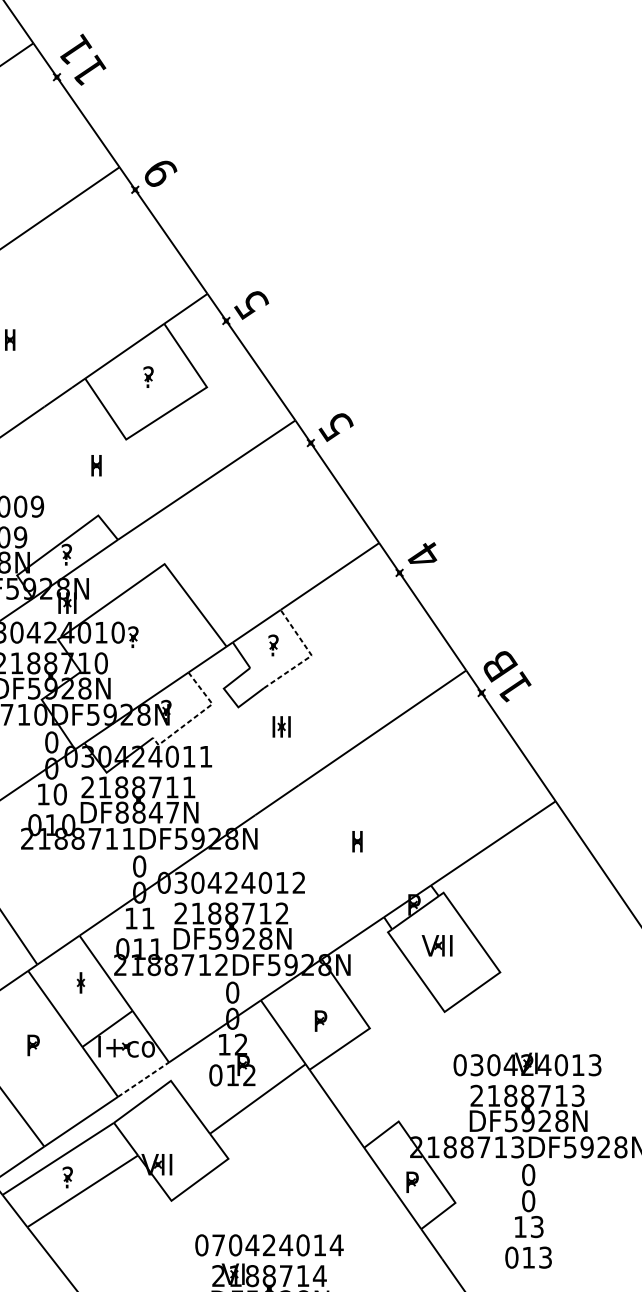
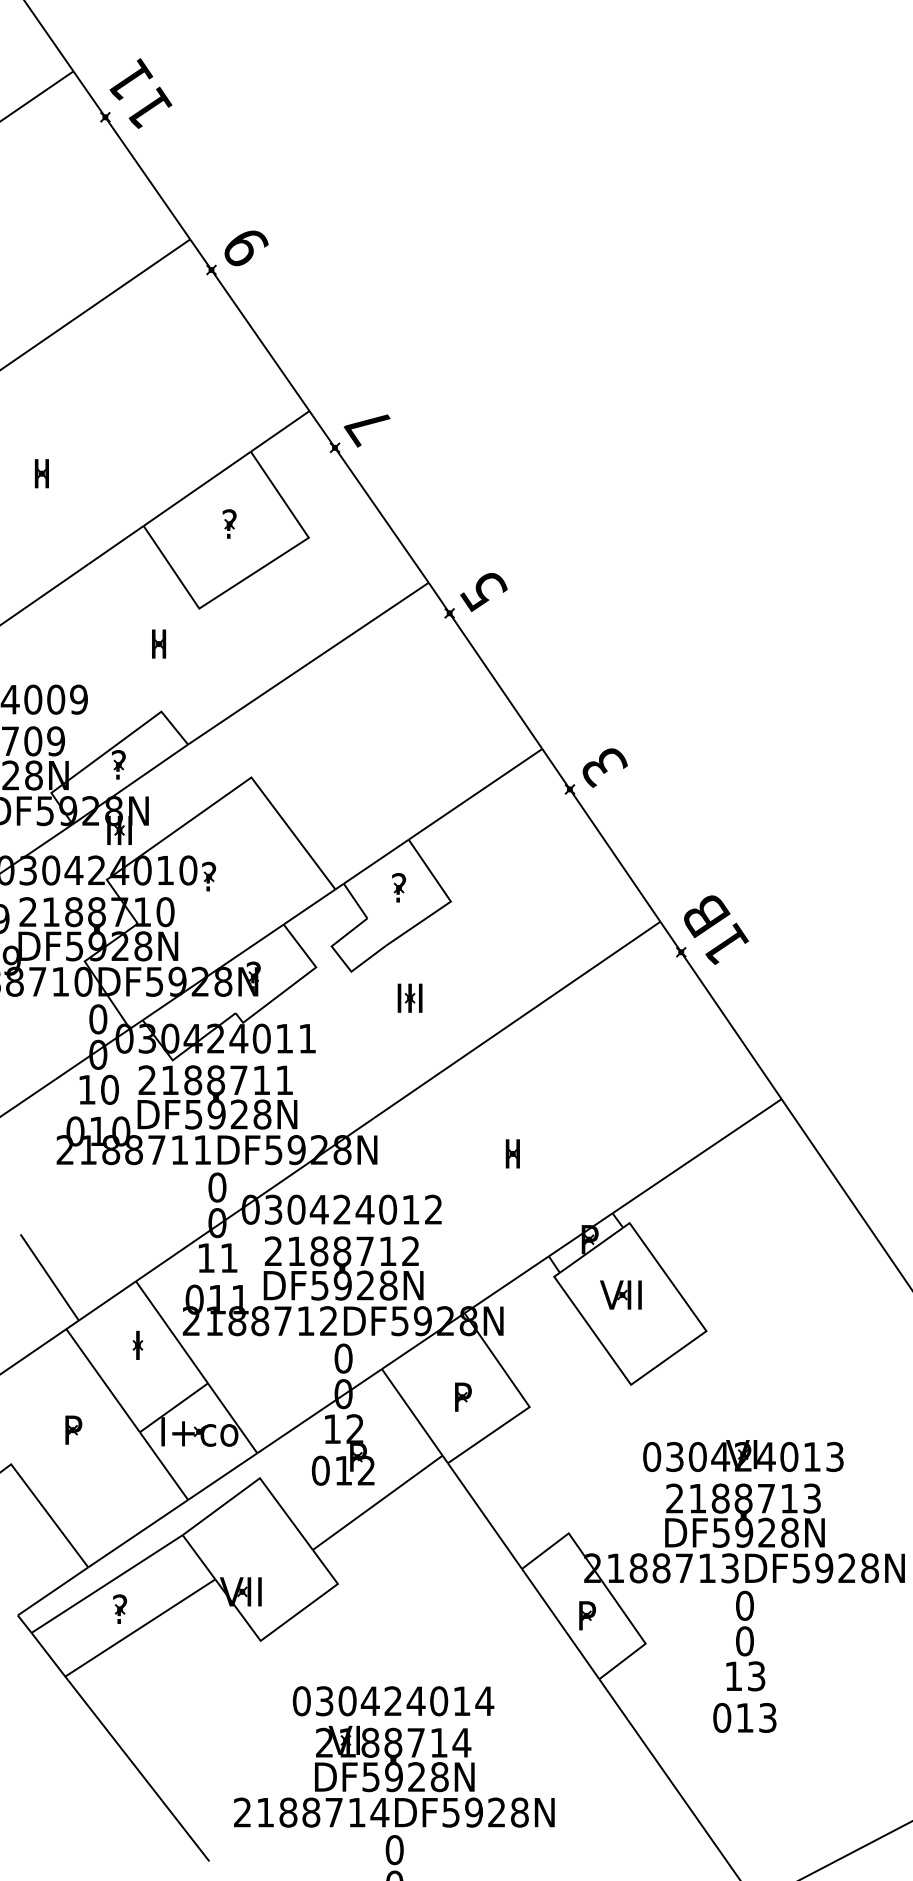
text: (250, 305) -> (367, 427), 5 -> 7
text: (425, 556) -> (604, 767), 4 -> 3
line: (311, 656) -> (450, 902), dashed -> solid
line: (197, 716) -> (295, 983), dashed -> solid
text: (147, 812) -> (228, 1114), DF8847N -> DF5928N
line: (143, 1079) -> (222, 1476), dashed -> solid
text: (218, 1245) -> (324, 1701), 070424014 -> 030424014

